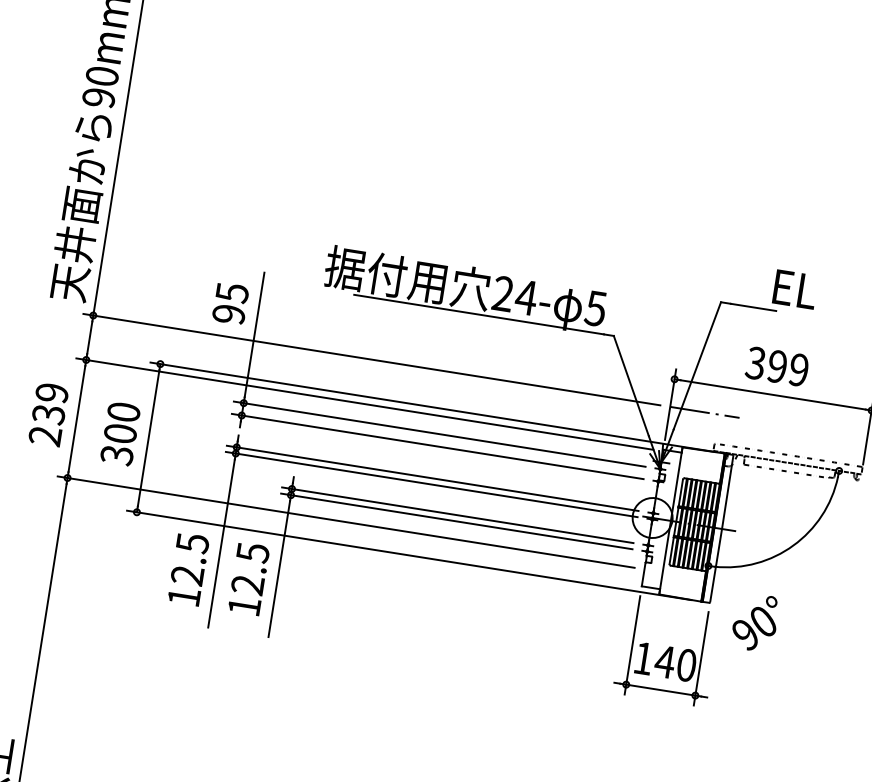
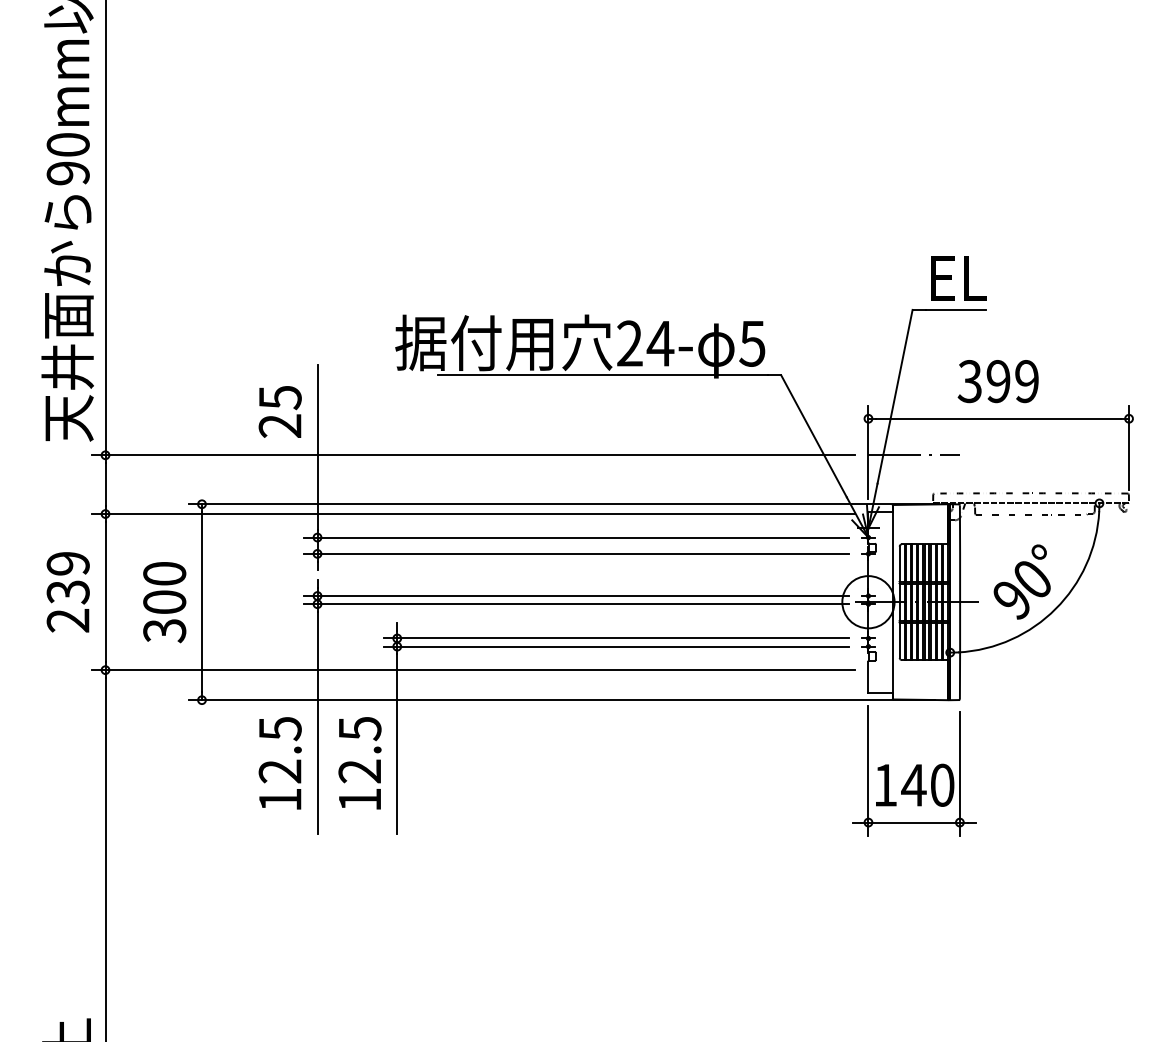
text: (795, 289) -> (958, 278), moved
text: (229, 313) -> (280, 425), 95 -> 25
text: (754, 622) -> (1021, 581), moved

